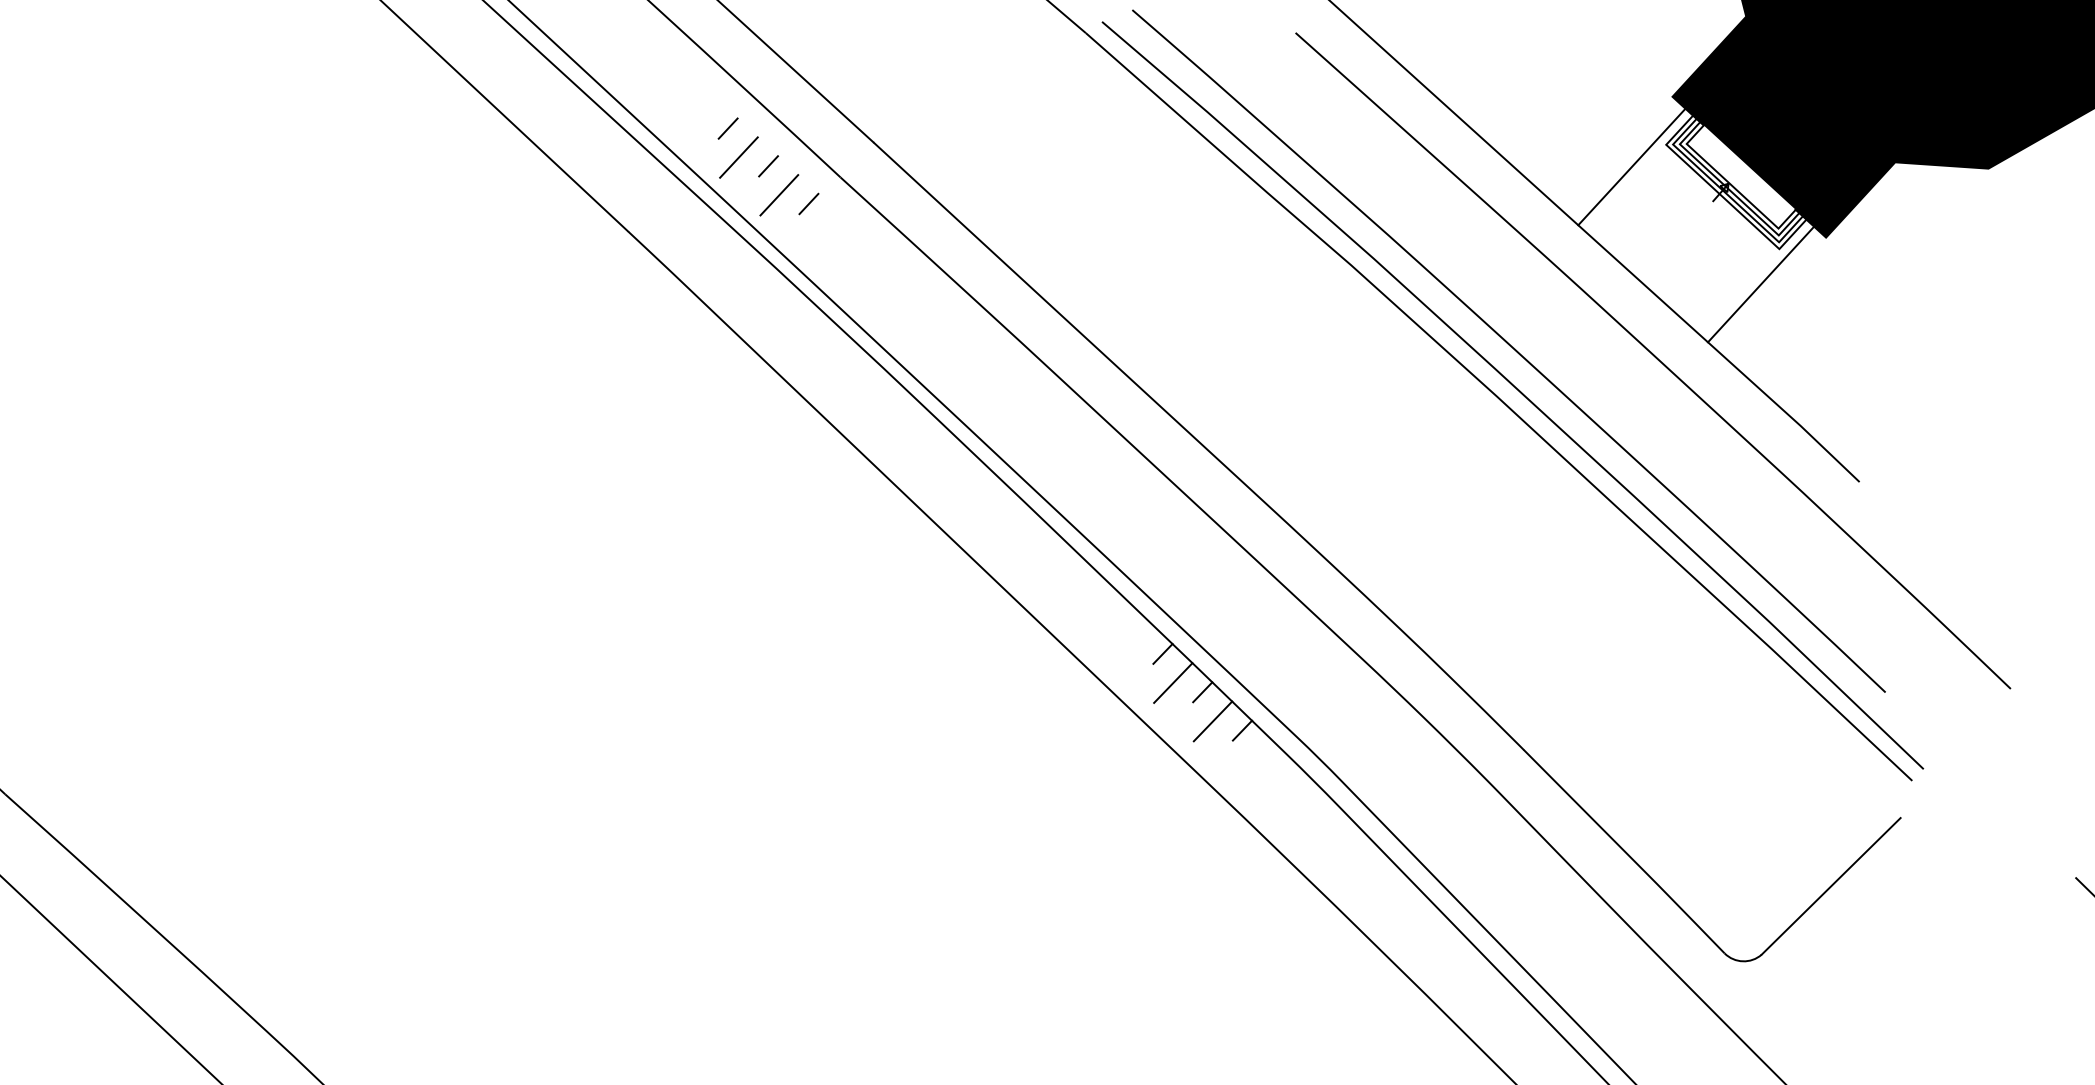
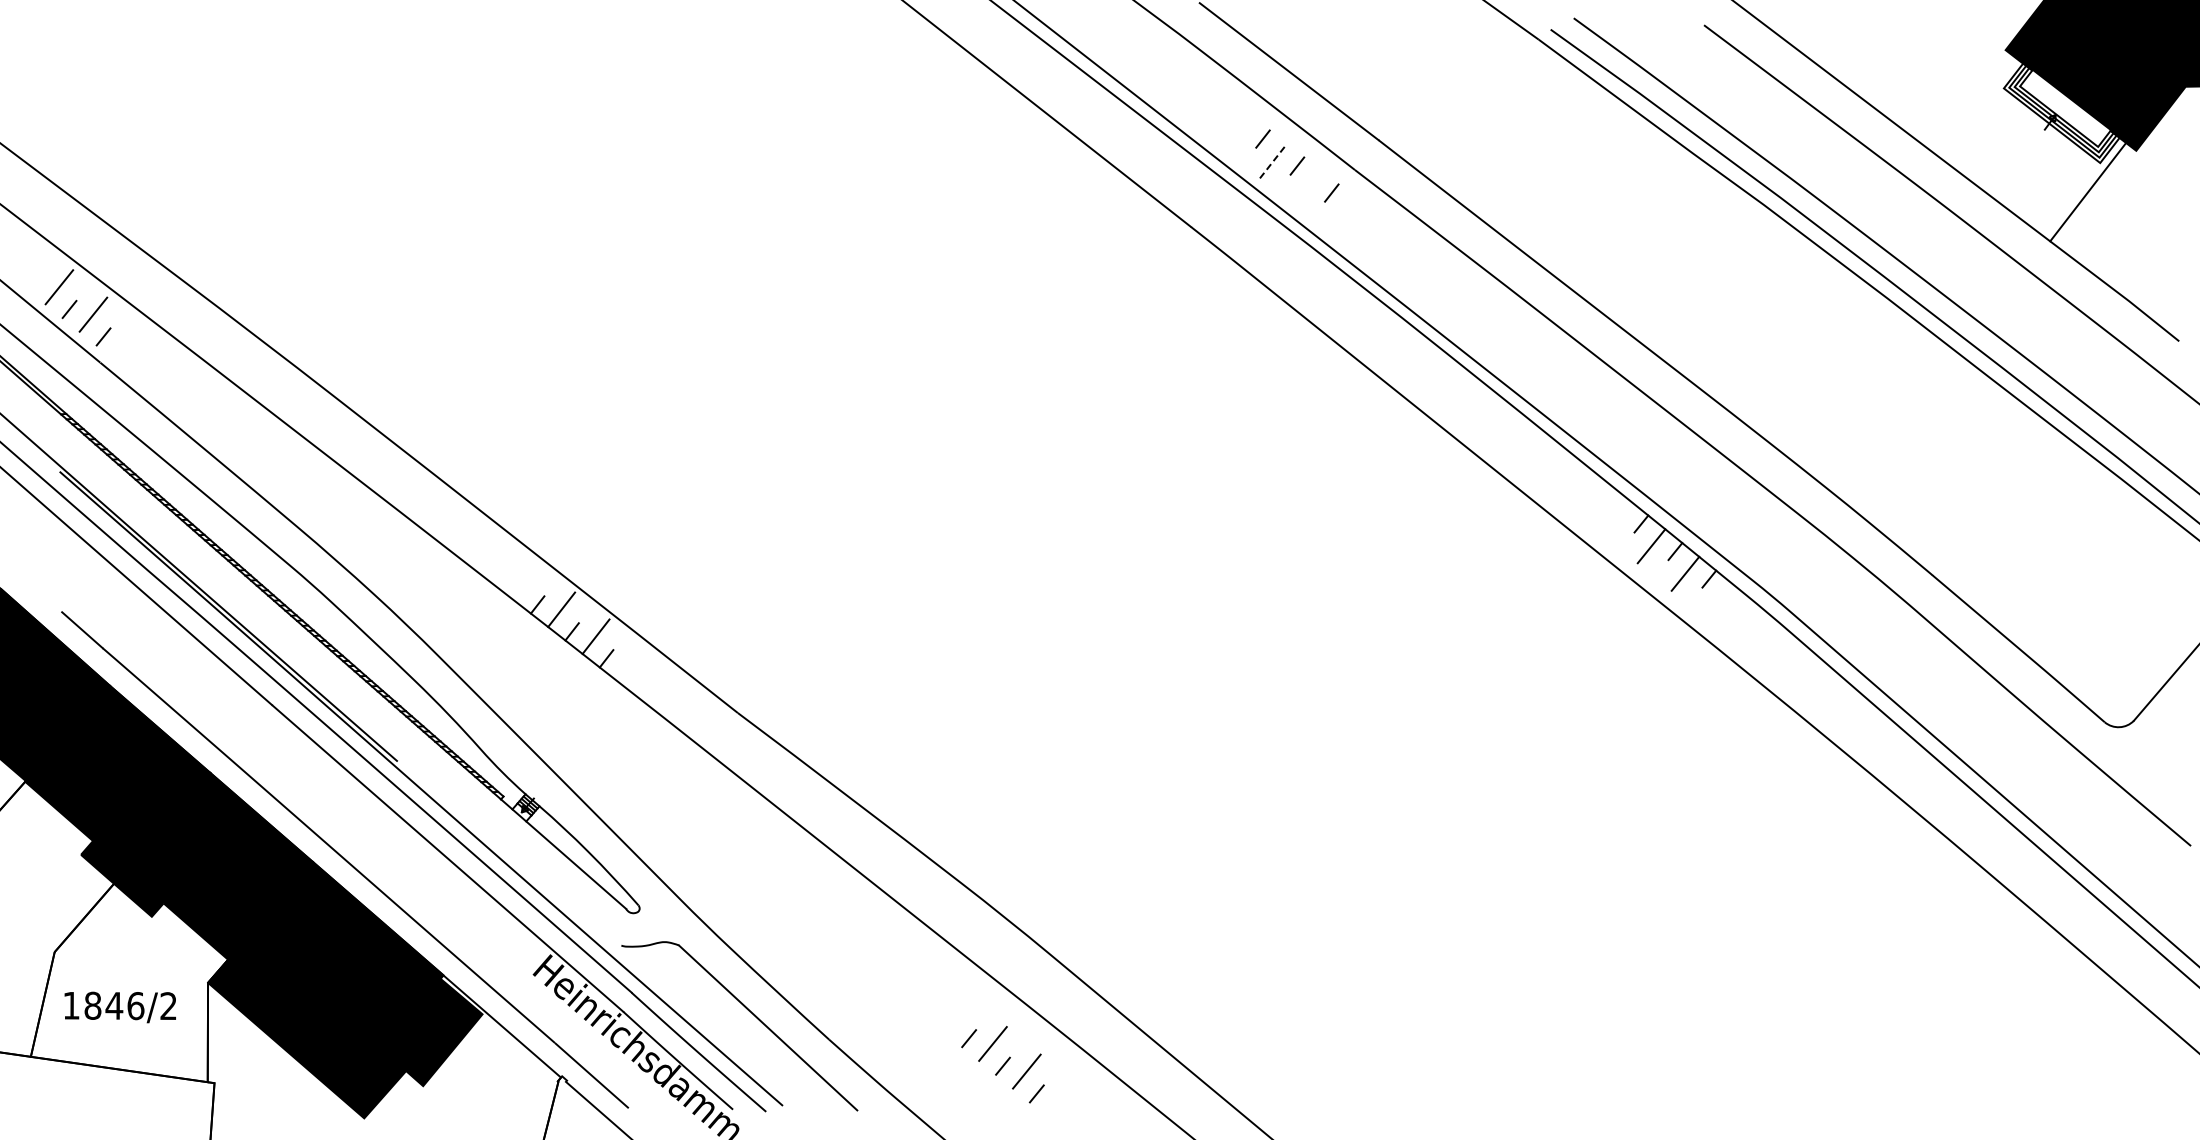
line: (738, 157) -> (1273, 161), solid -> dashed
line: (1632, 166) -> (1978, 107), removed
line: (778, 195) -> (1307, 188), removed

